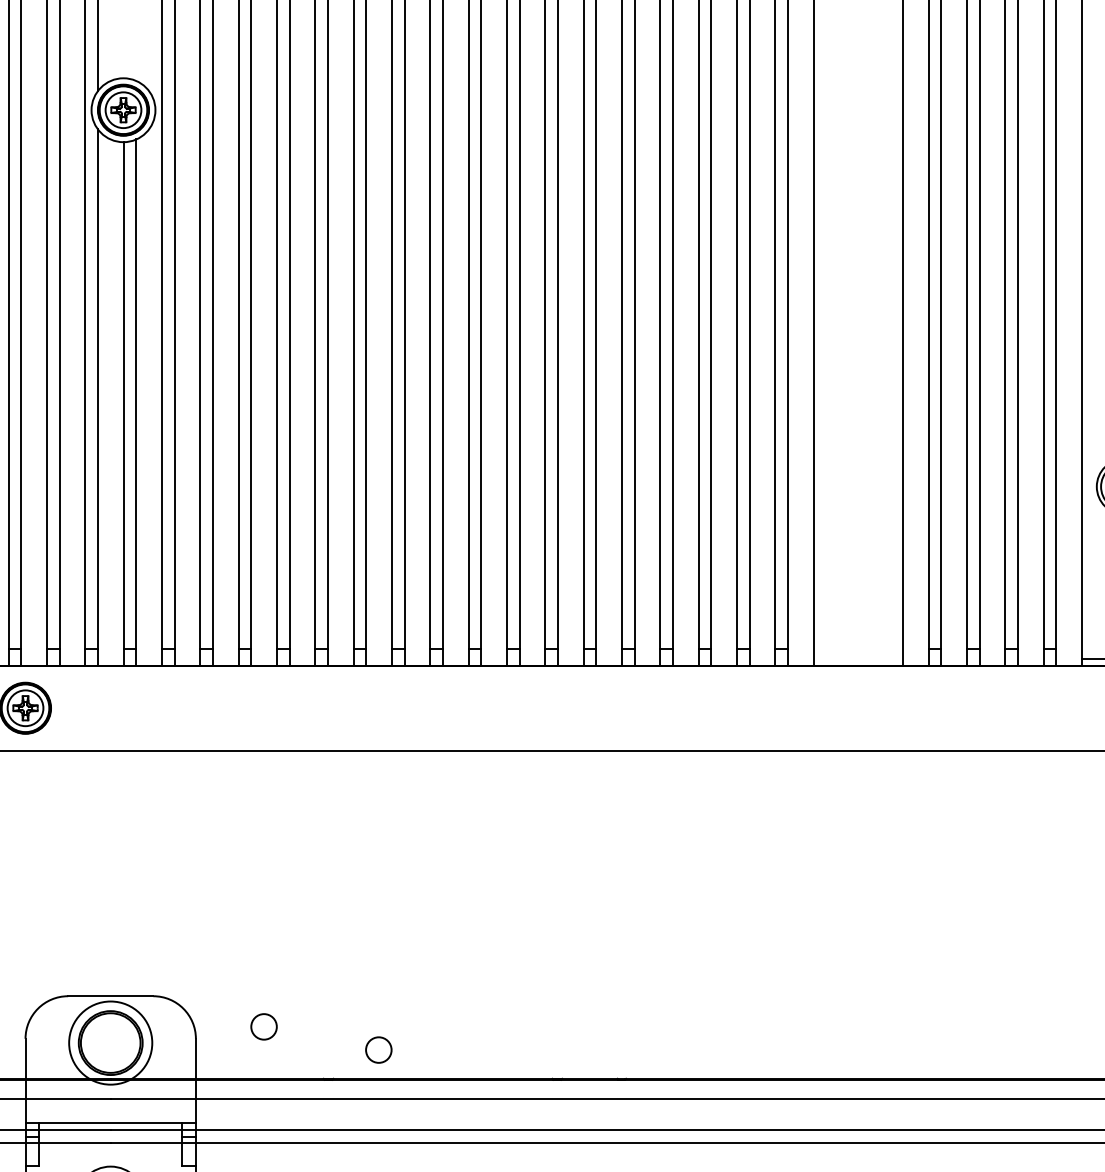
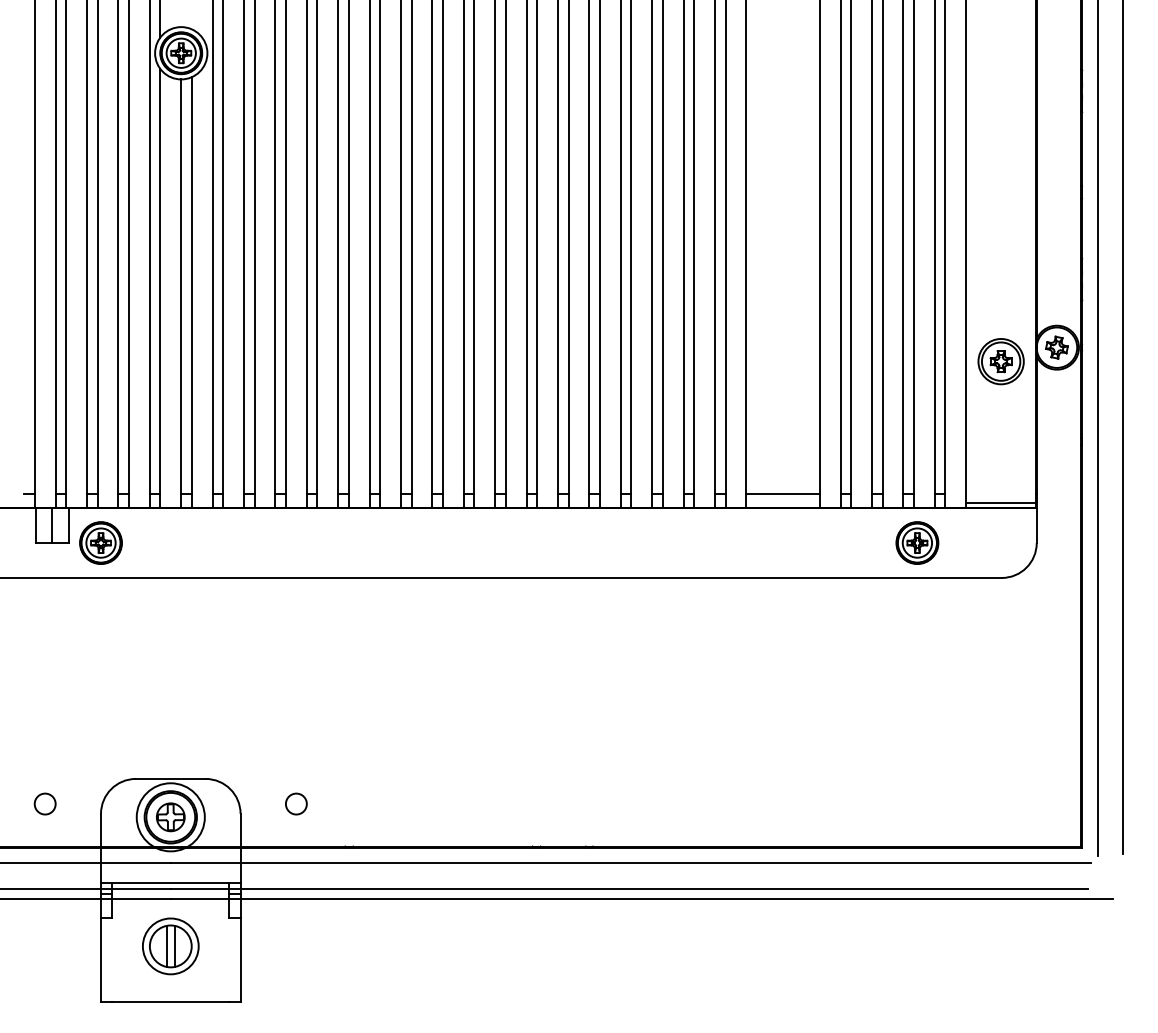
line: (857, 648) -> (782, 494), added
part: (1022, 707) -> (917, 542), added
part: (110, 1043) -> (170, 817), added
circle: (378, 1049) -> (390, 822), removed

